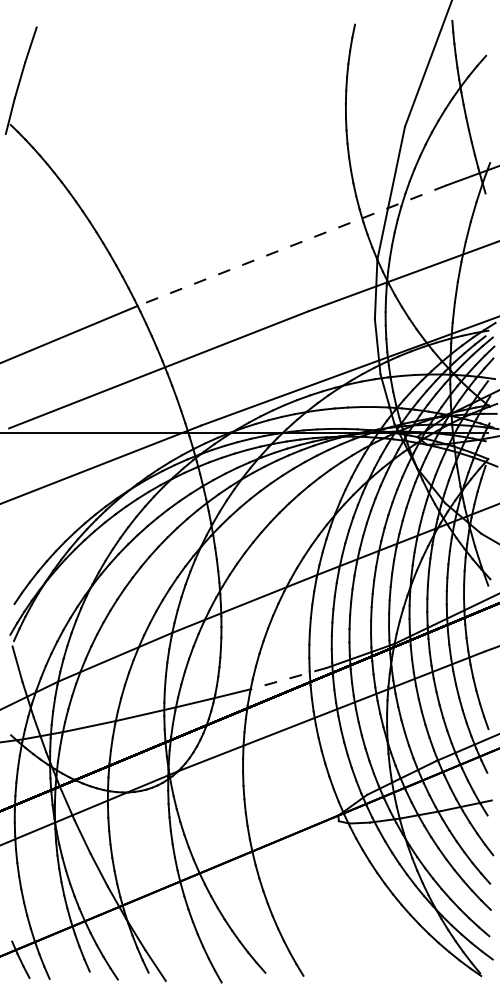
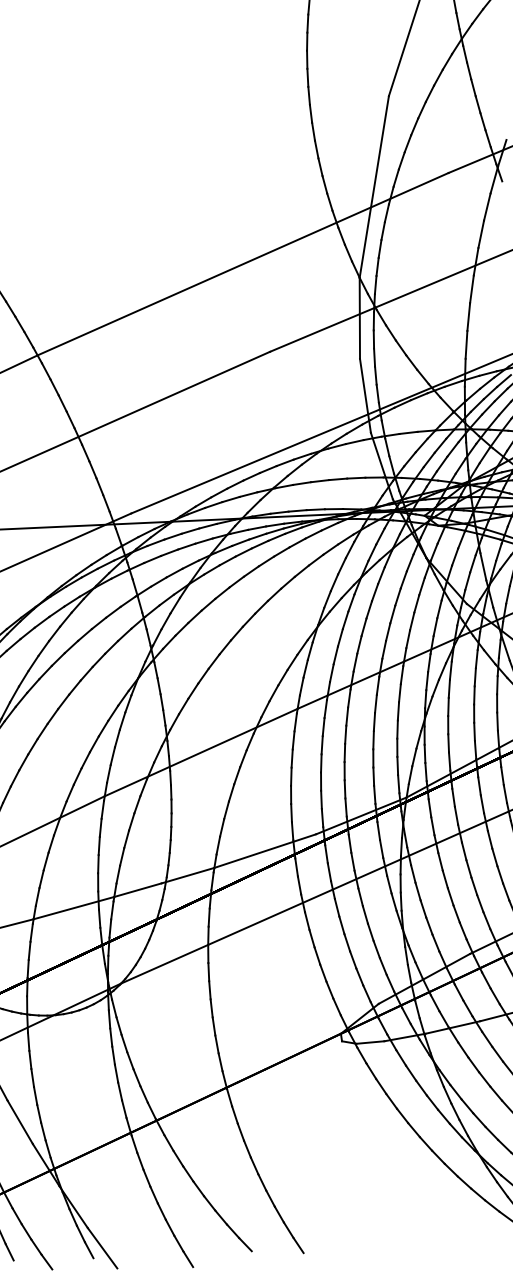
line: (292, 245) -> (243, 263), dashed -> solid
line: (288, 678) -> (264, 850), dashed -> solid

